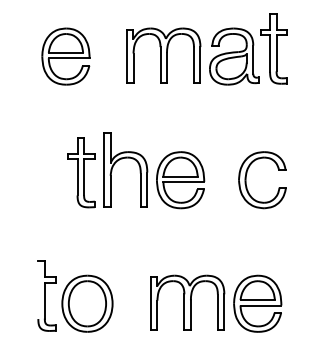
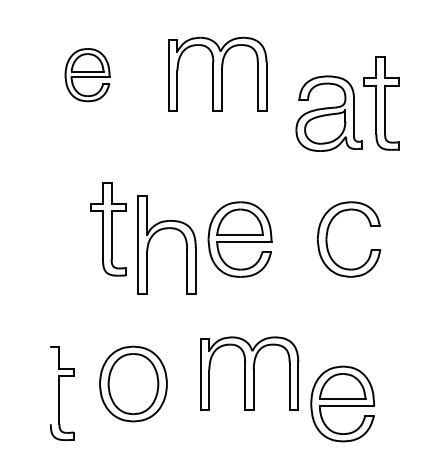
part: (248, 49) -> (347, 104), moved
part: (65, 56) -> (86, 75), size x0.7
part: (122, 159) -> (162, 230), moved
part: (187, 302) -> (249, 373), moved
part: (87, 303) -> (133, 383), moved

